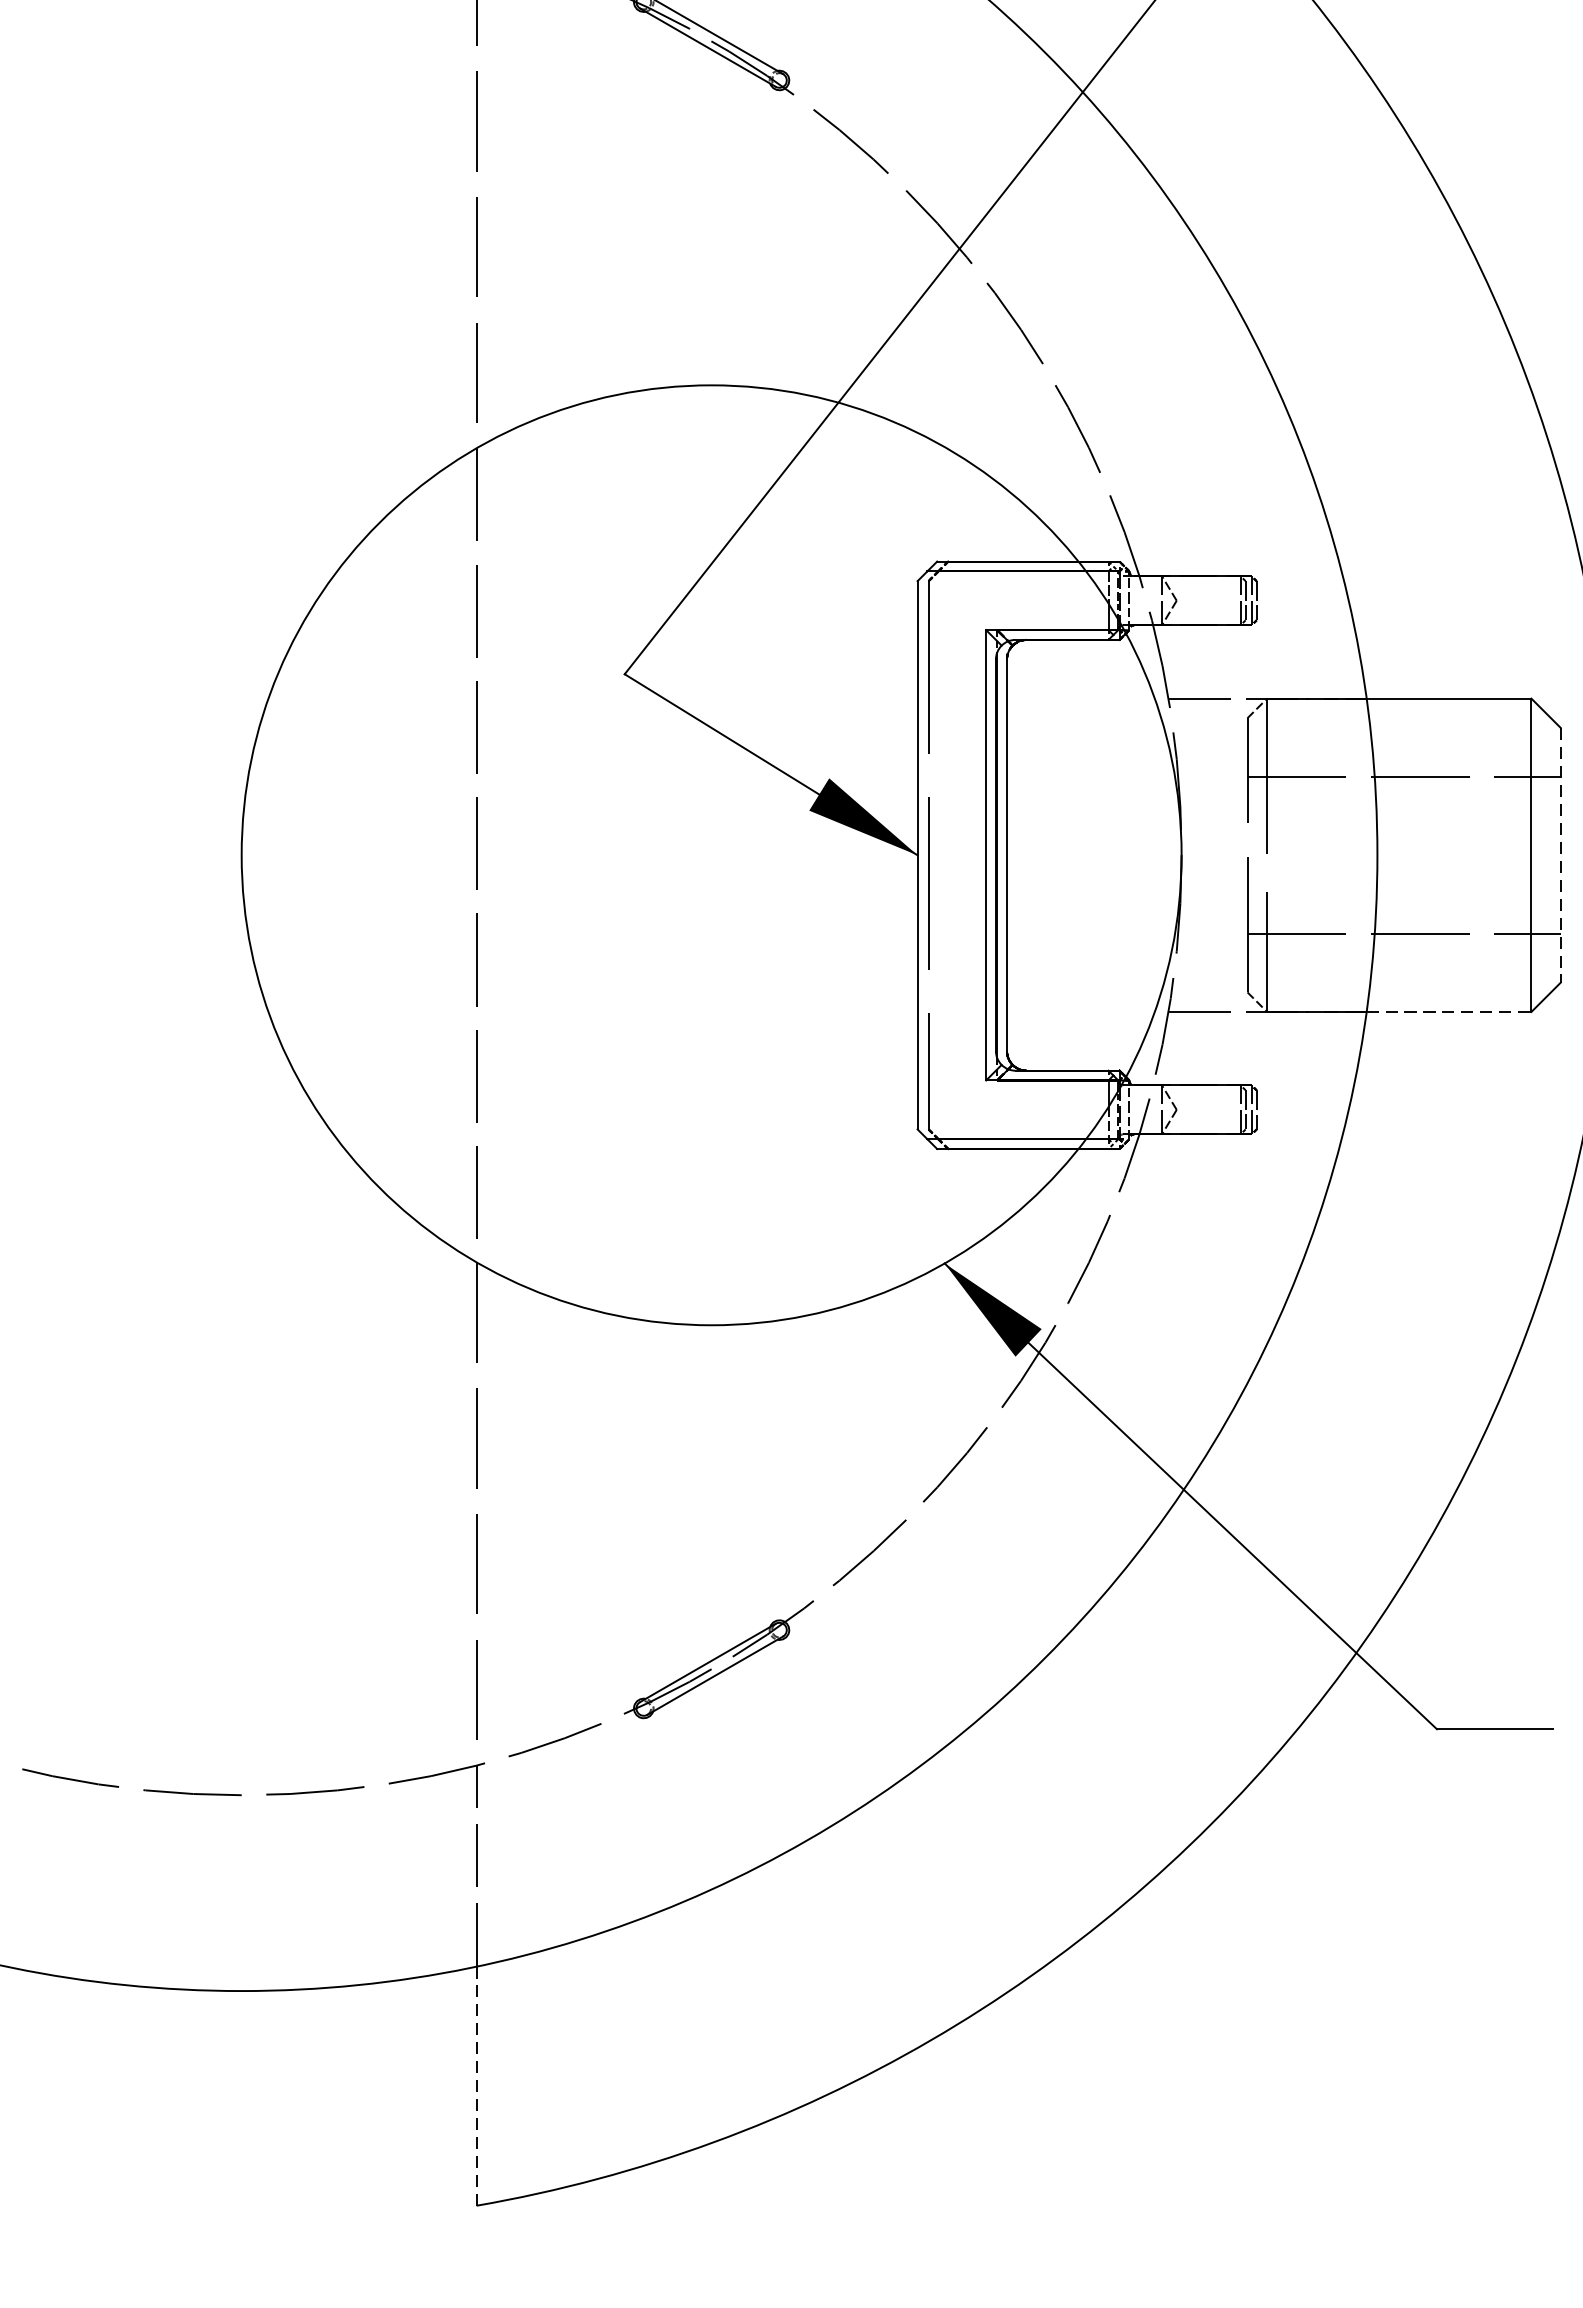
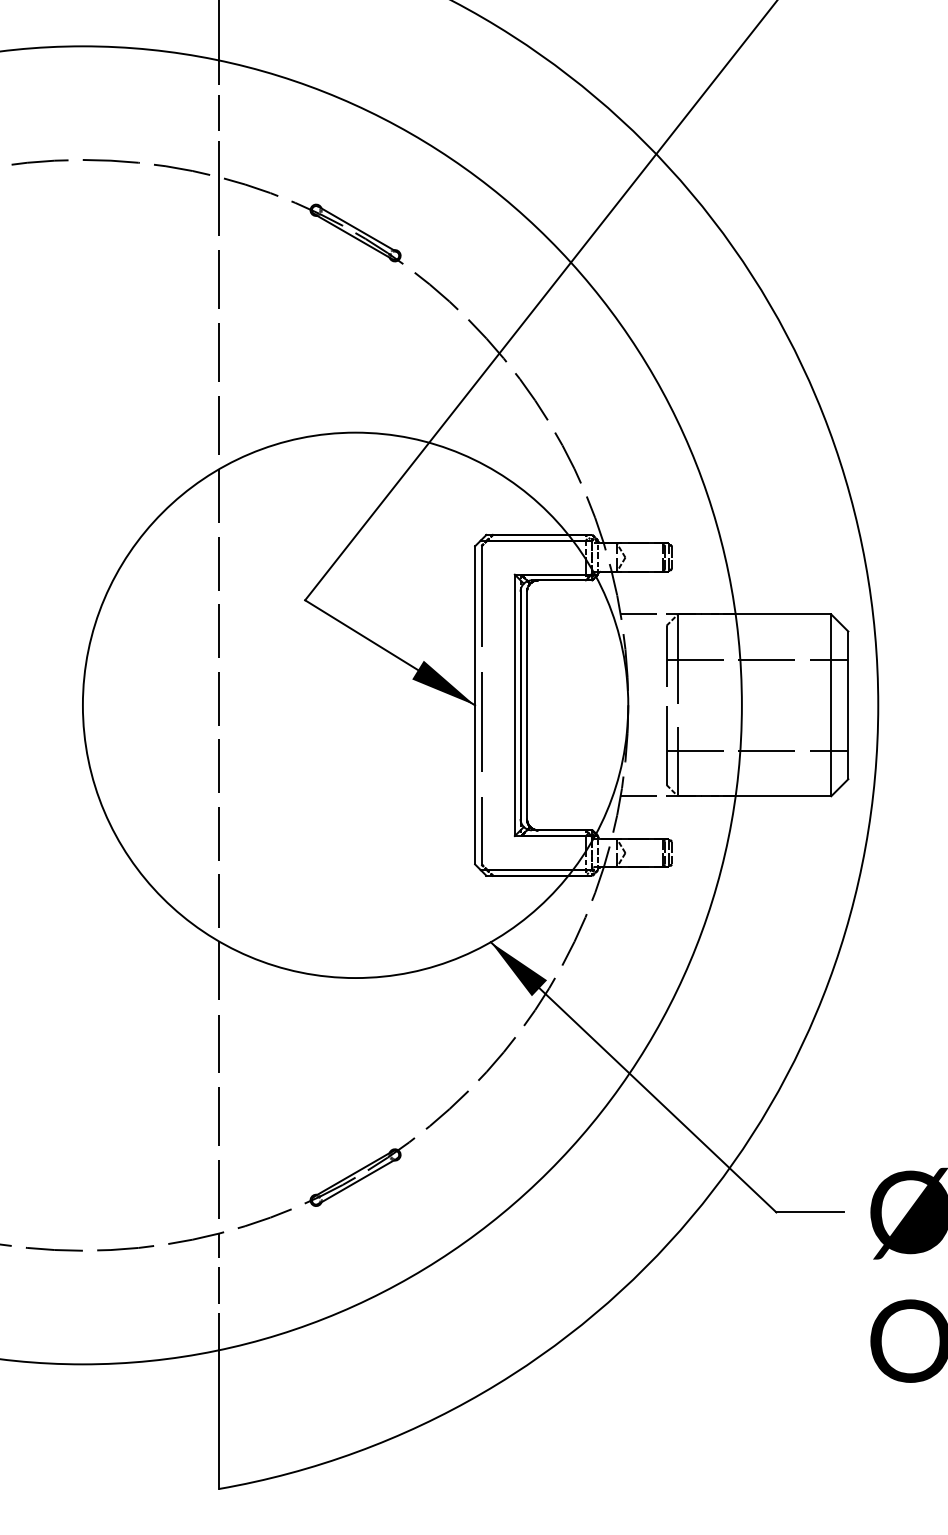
line: (1561, 855) -> (848, 705), dashed -> solid
line: (1449, 1012) -> (783, 796), dashed -> solid
line: (477, 2087) -> (219, 1420), dashed -> solid

